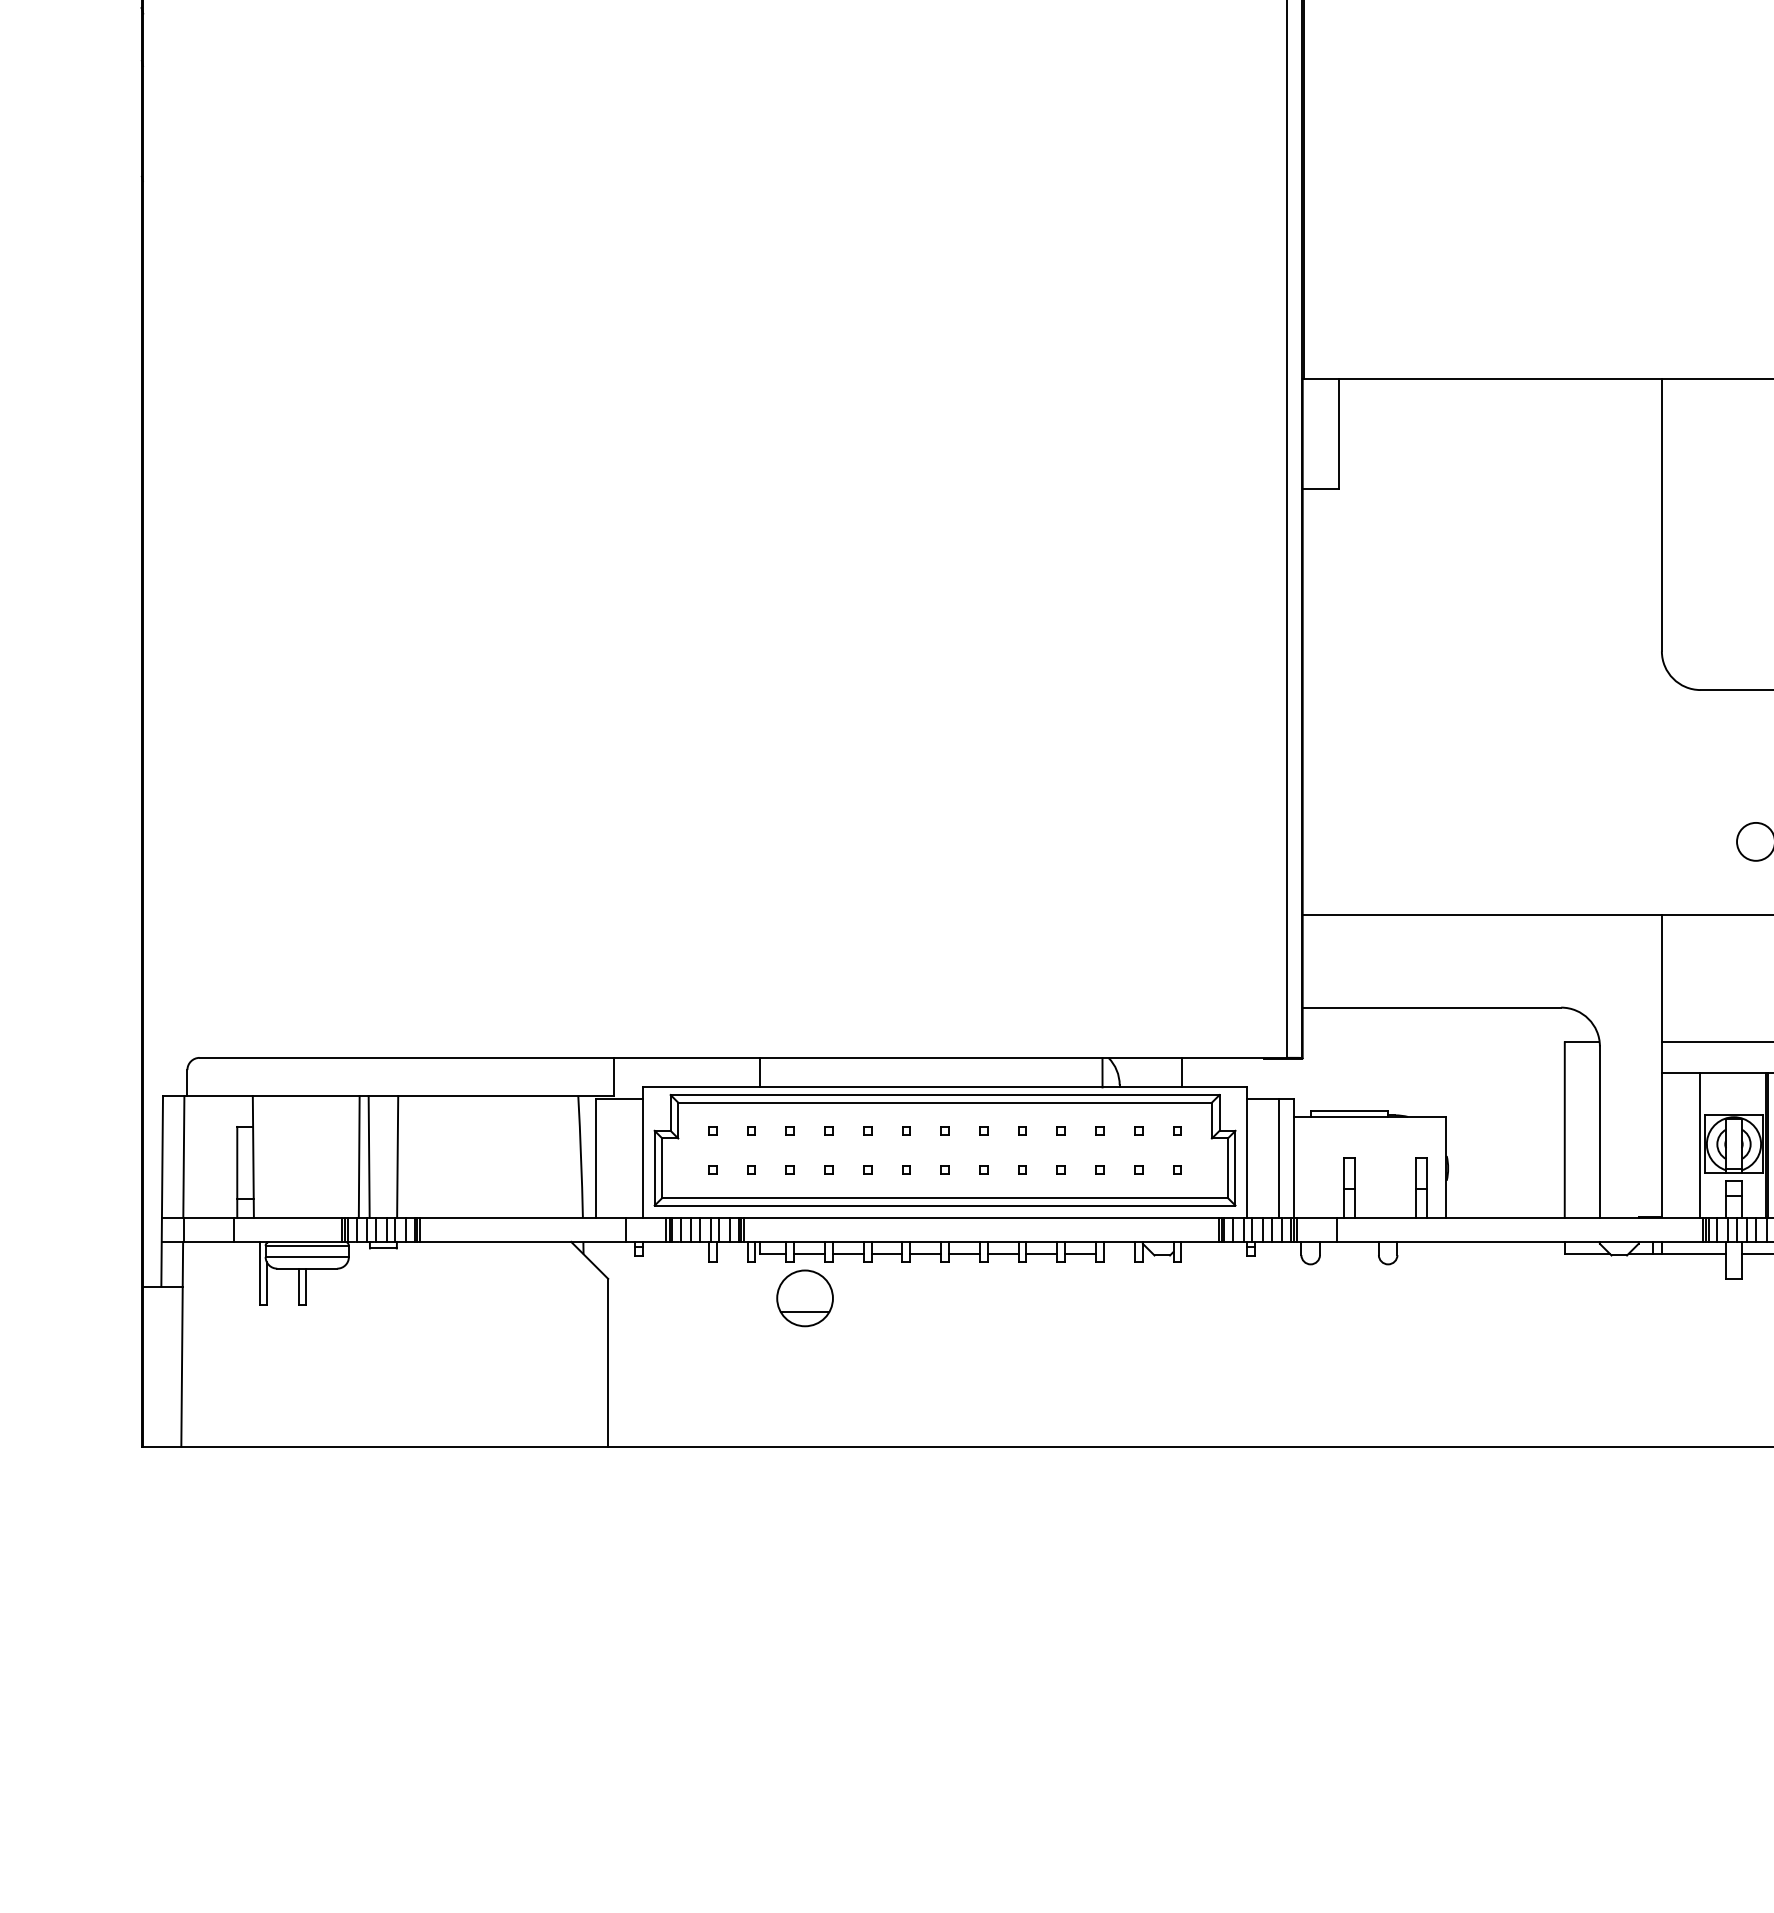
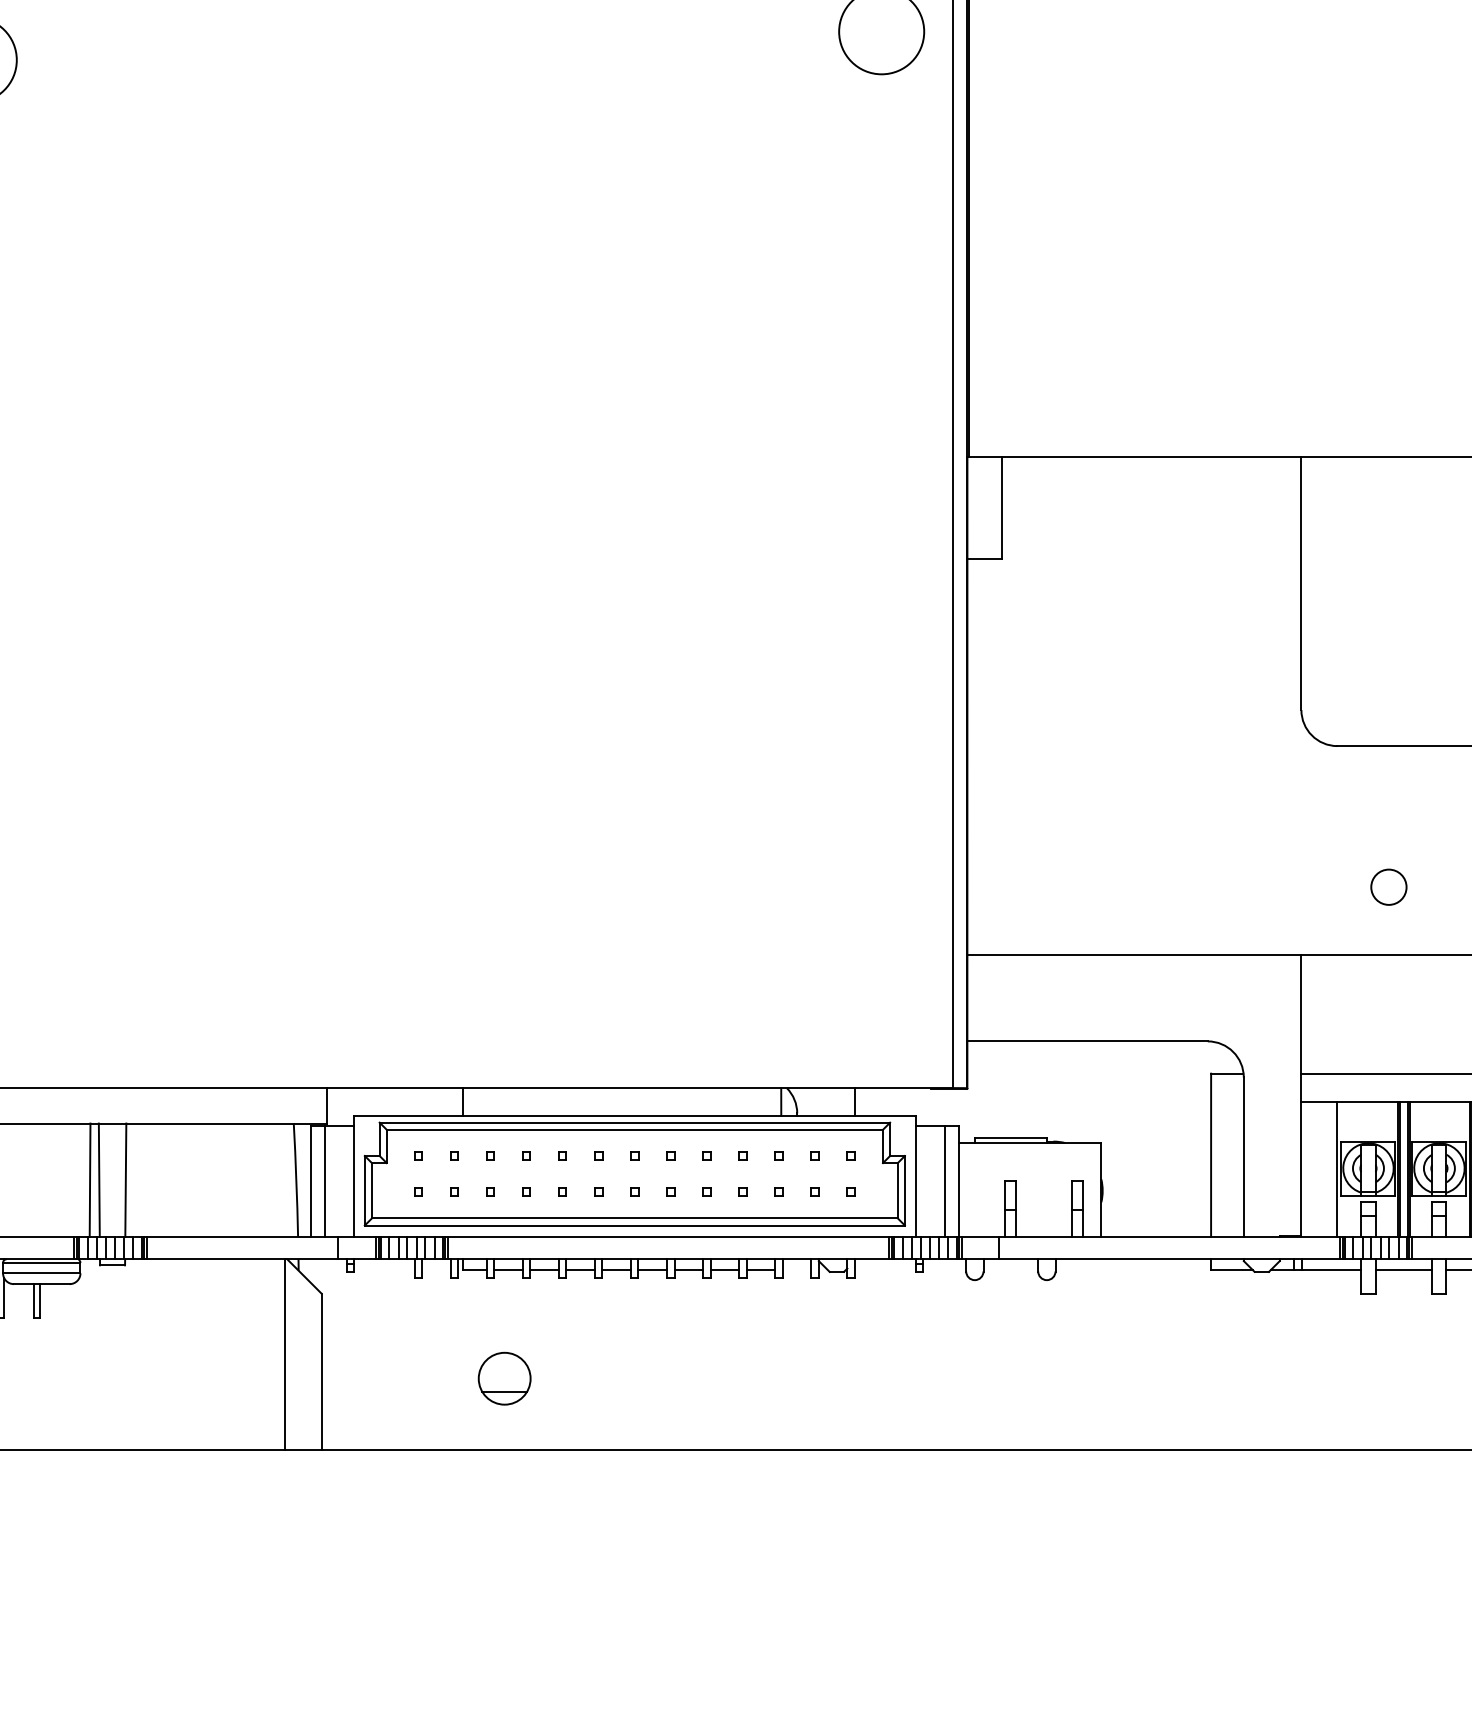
line: (611, 1157) -> (324, 1180), added
part: (804, 1298) -> (504, 1378), moved
line: (568, 1343) -> (284, 1353), added

